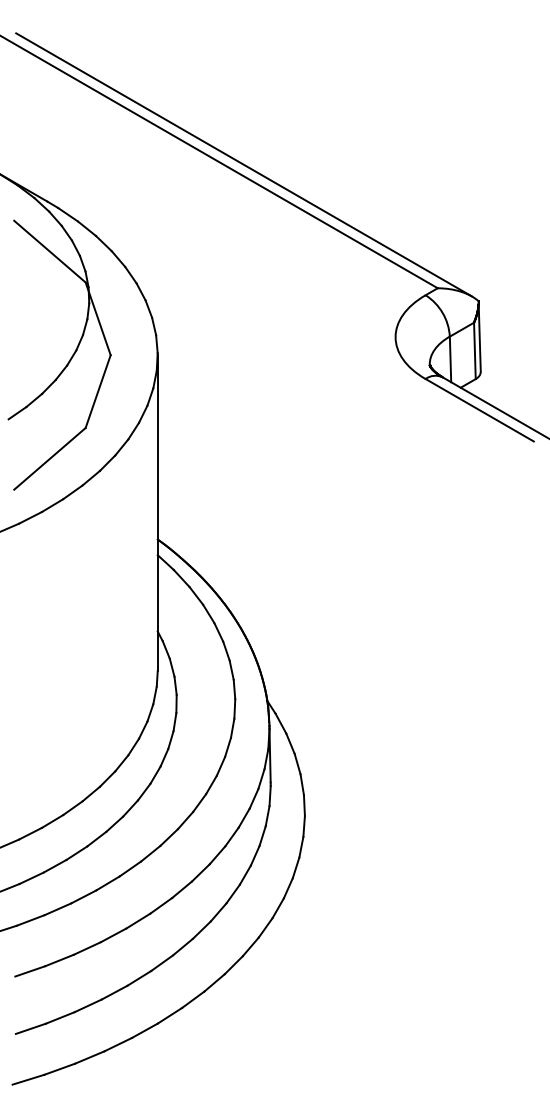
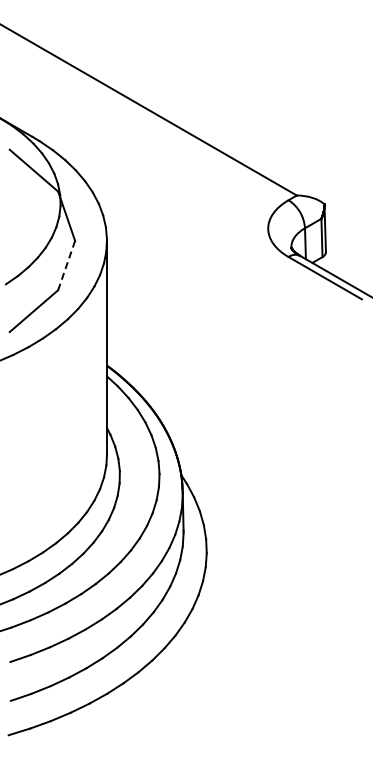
line: (244, 164) -> (165, 111), removed
line: (97, 393) -> (66, 266), solid -> dashed

